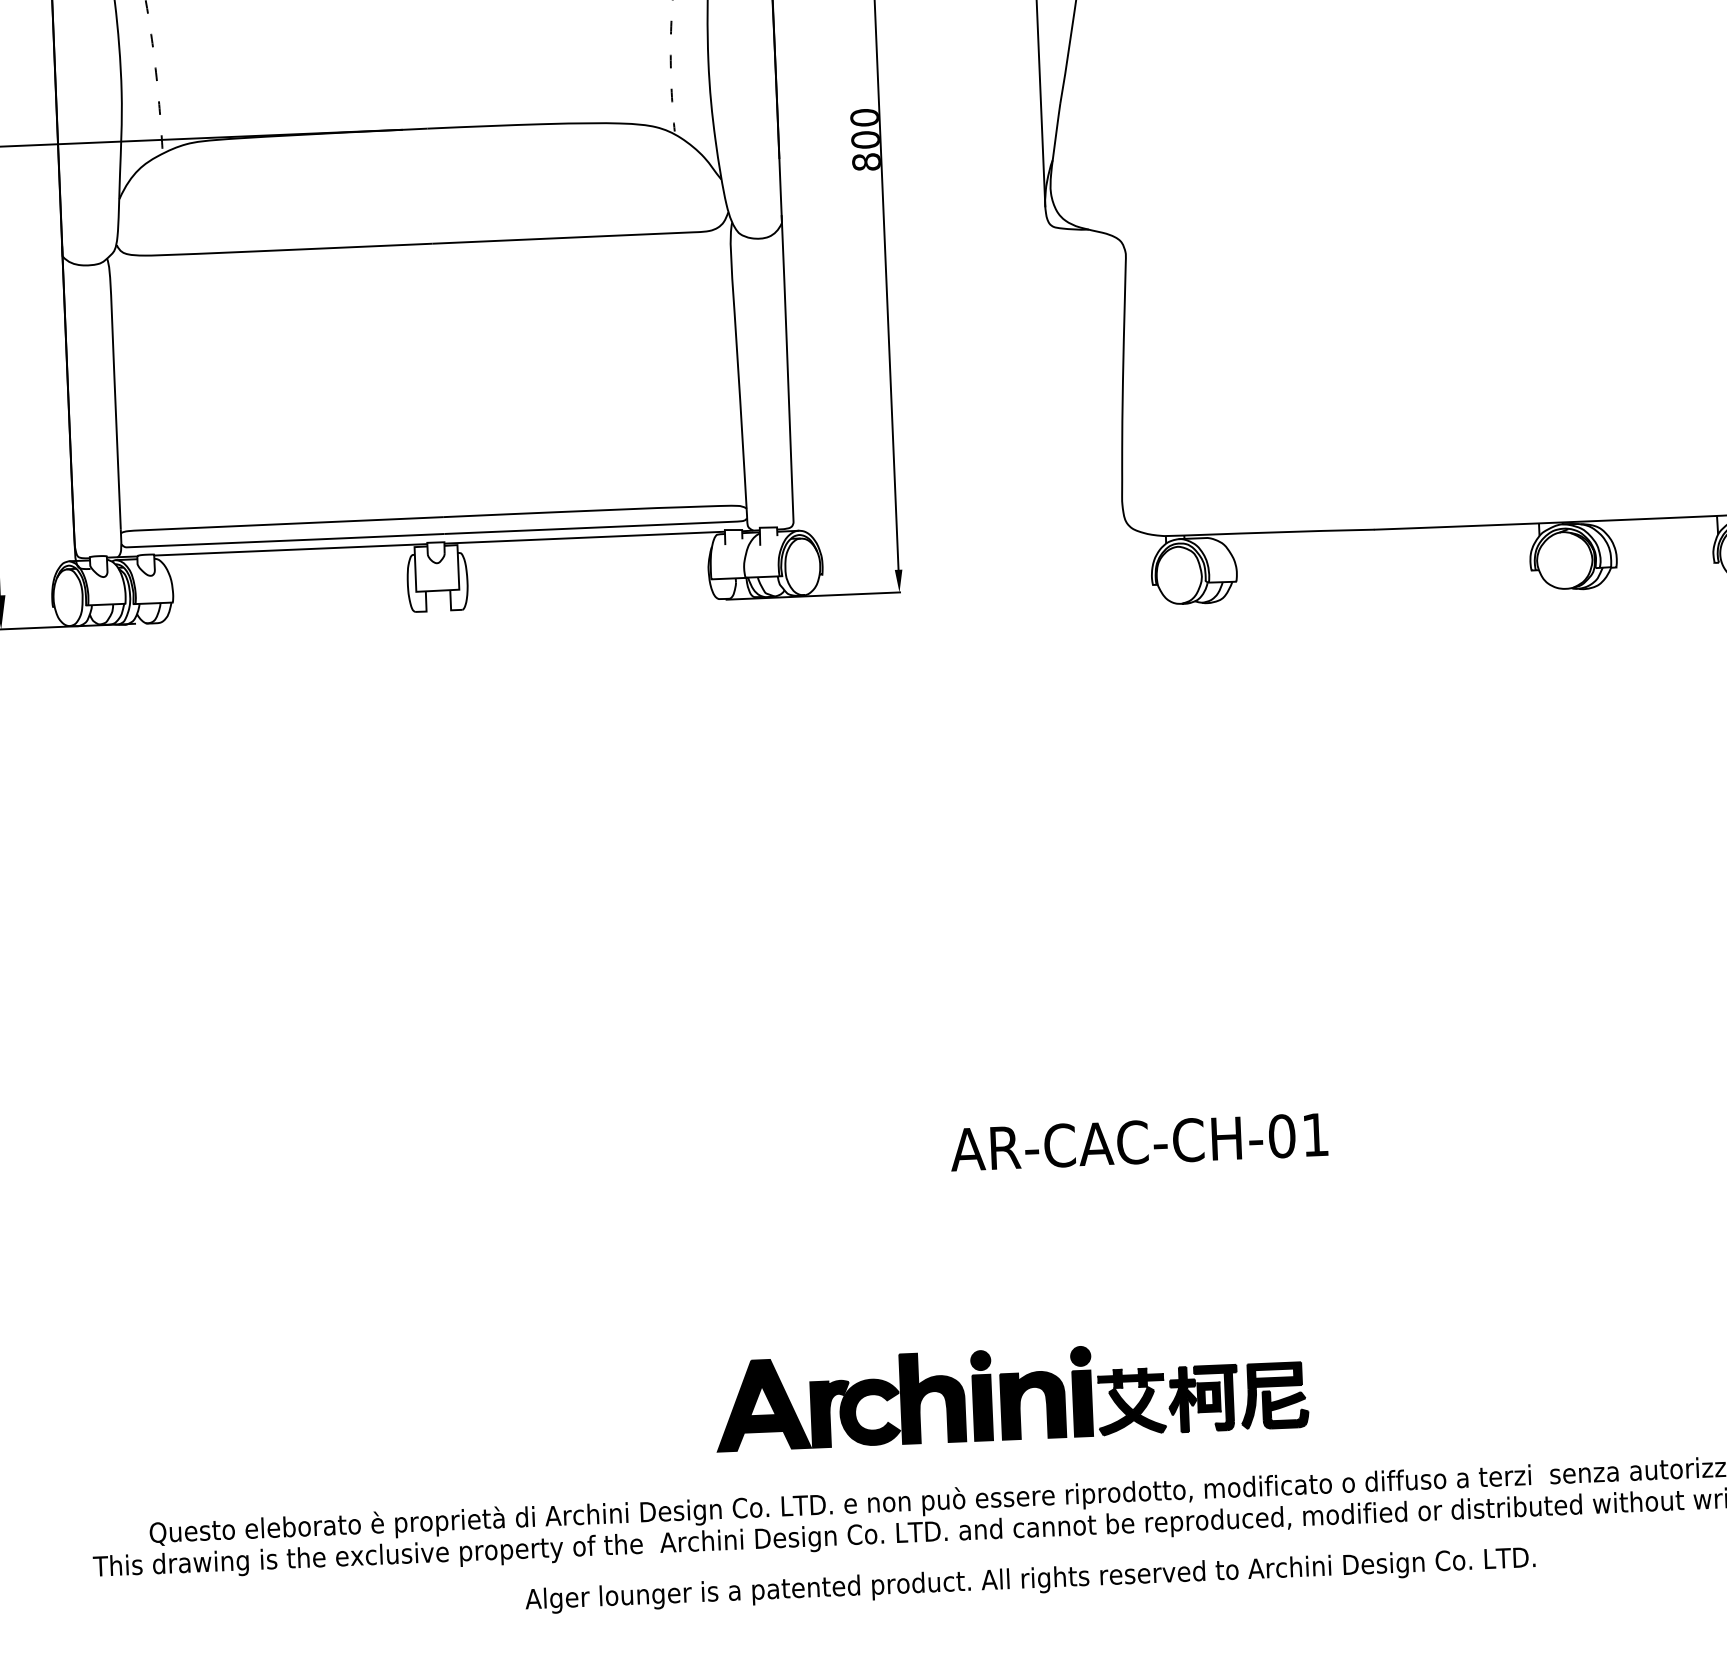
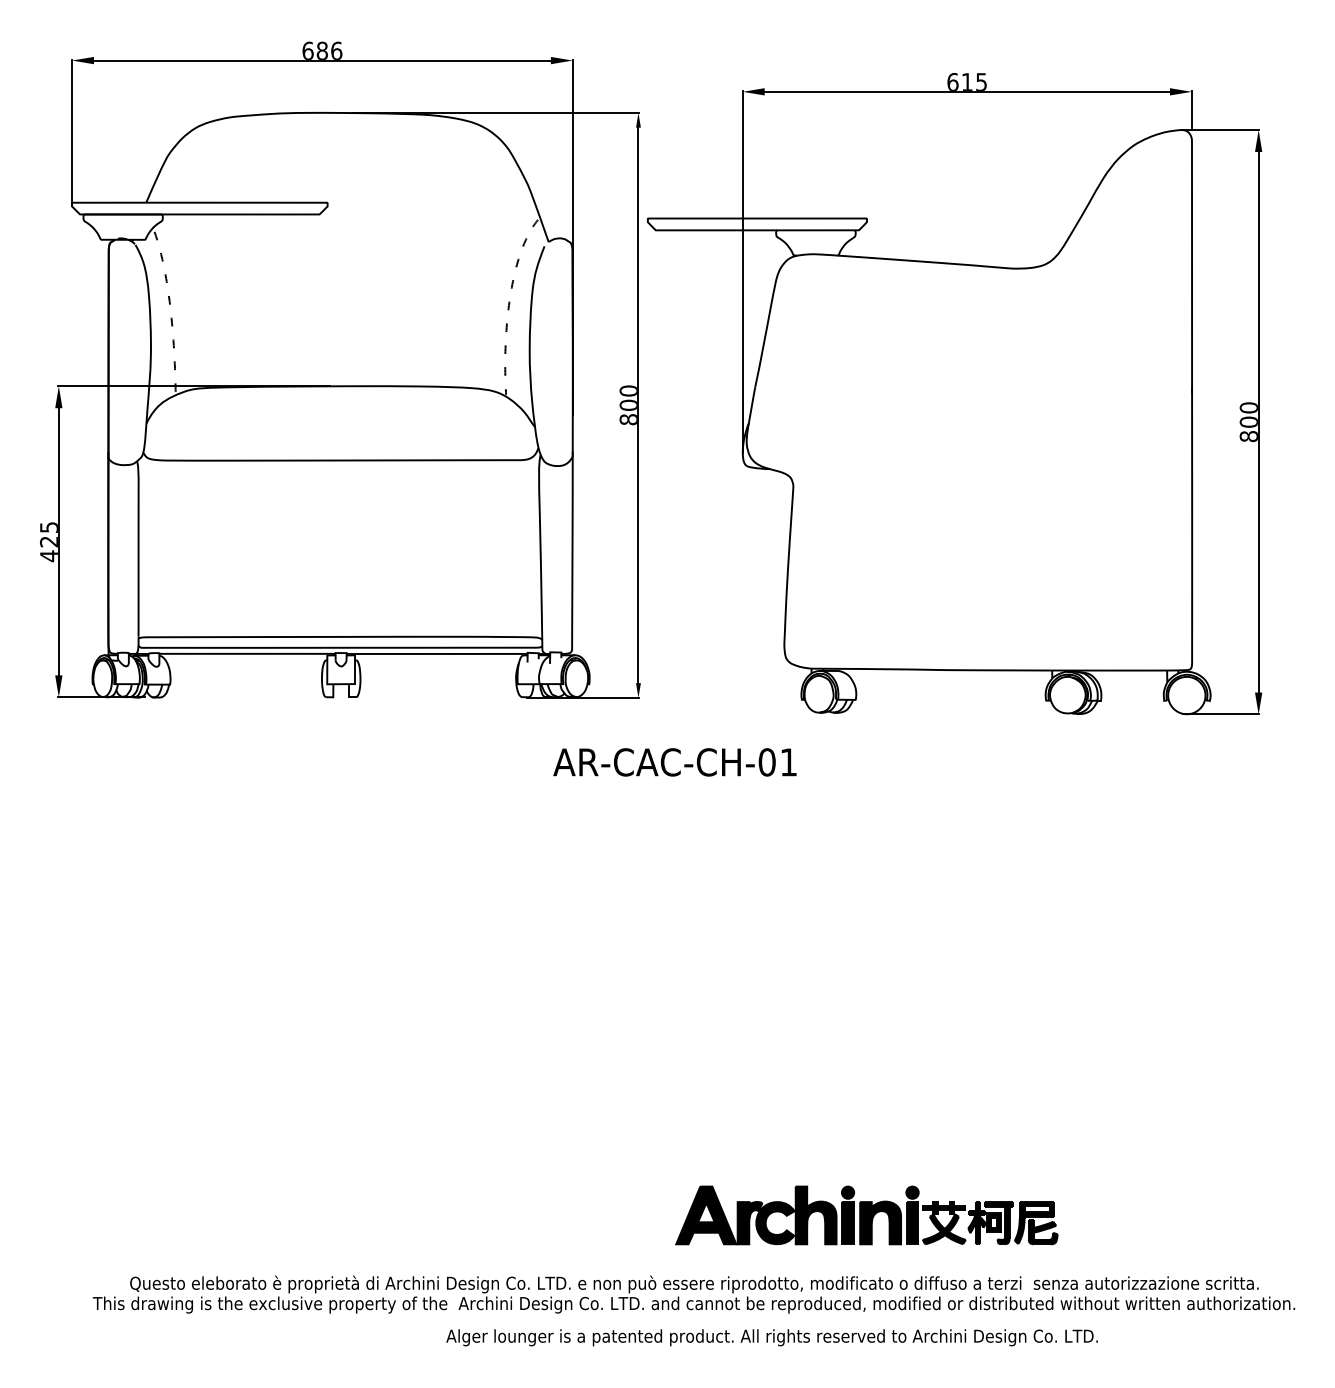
text: (1138, 1142) -> (674, 762), moved
part: (1010, 1394) -> (866, 1215), moved
text: (1029, 1580) -> (771, 1337), moved

